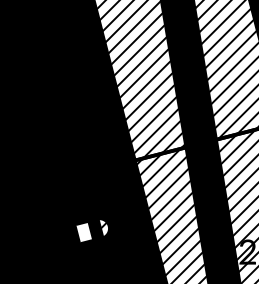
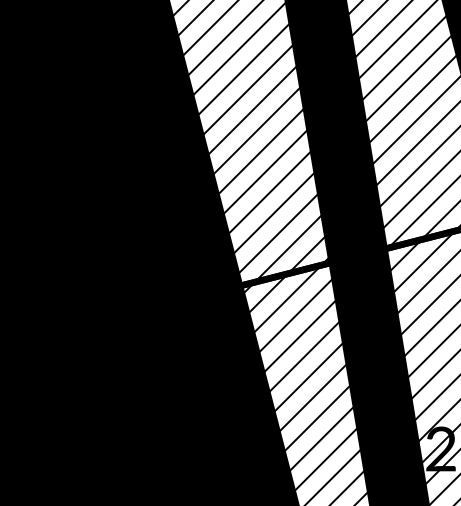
hatch: (92, 231) -> (164, 412), added

